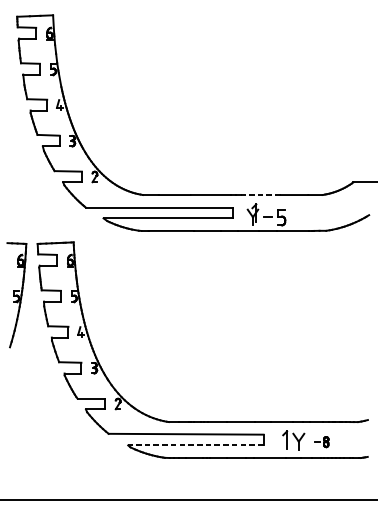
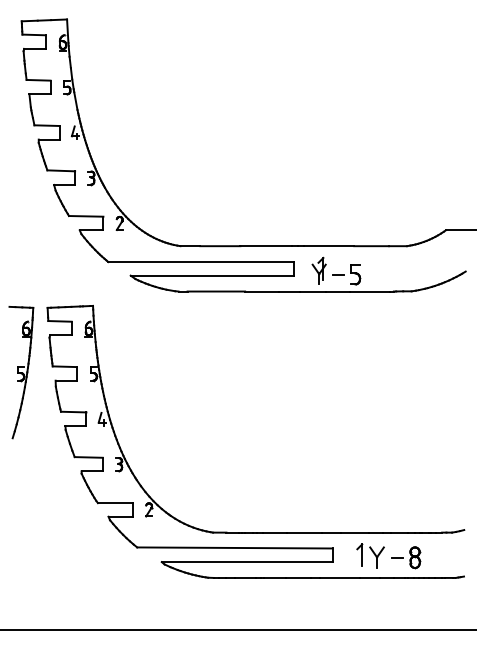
line: (261, 195) -> (329, 246), dashed -> solid
part: (322, 441) -> (406, 557), size x1.67
line: (195, 445) -> (246, 562), dashed -> solid

